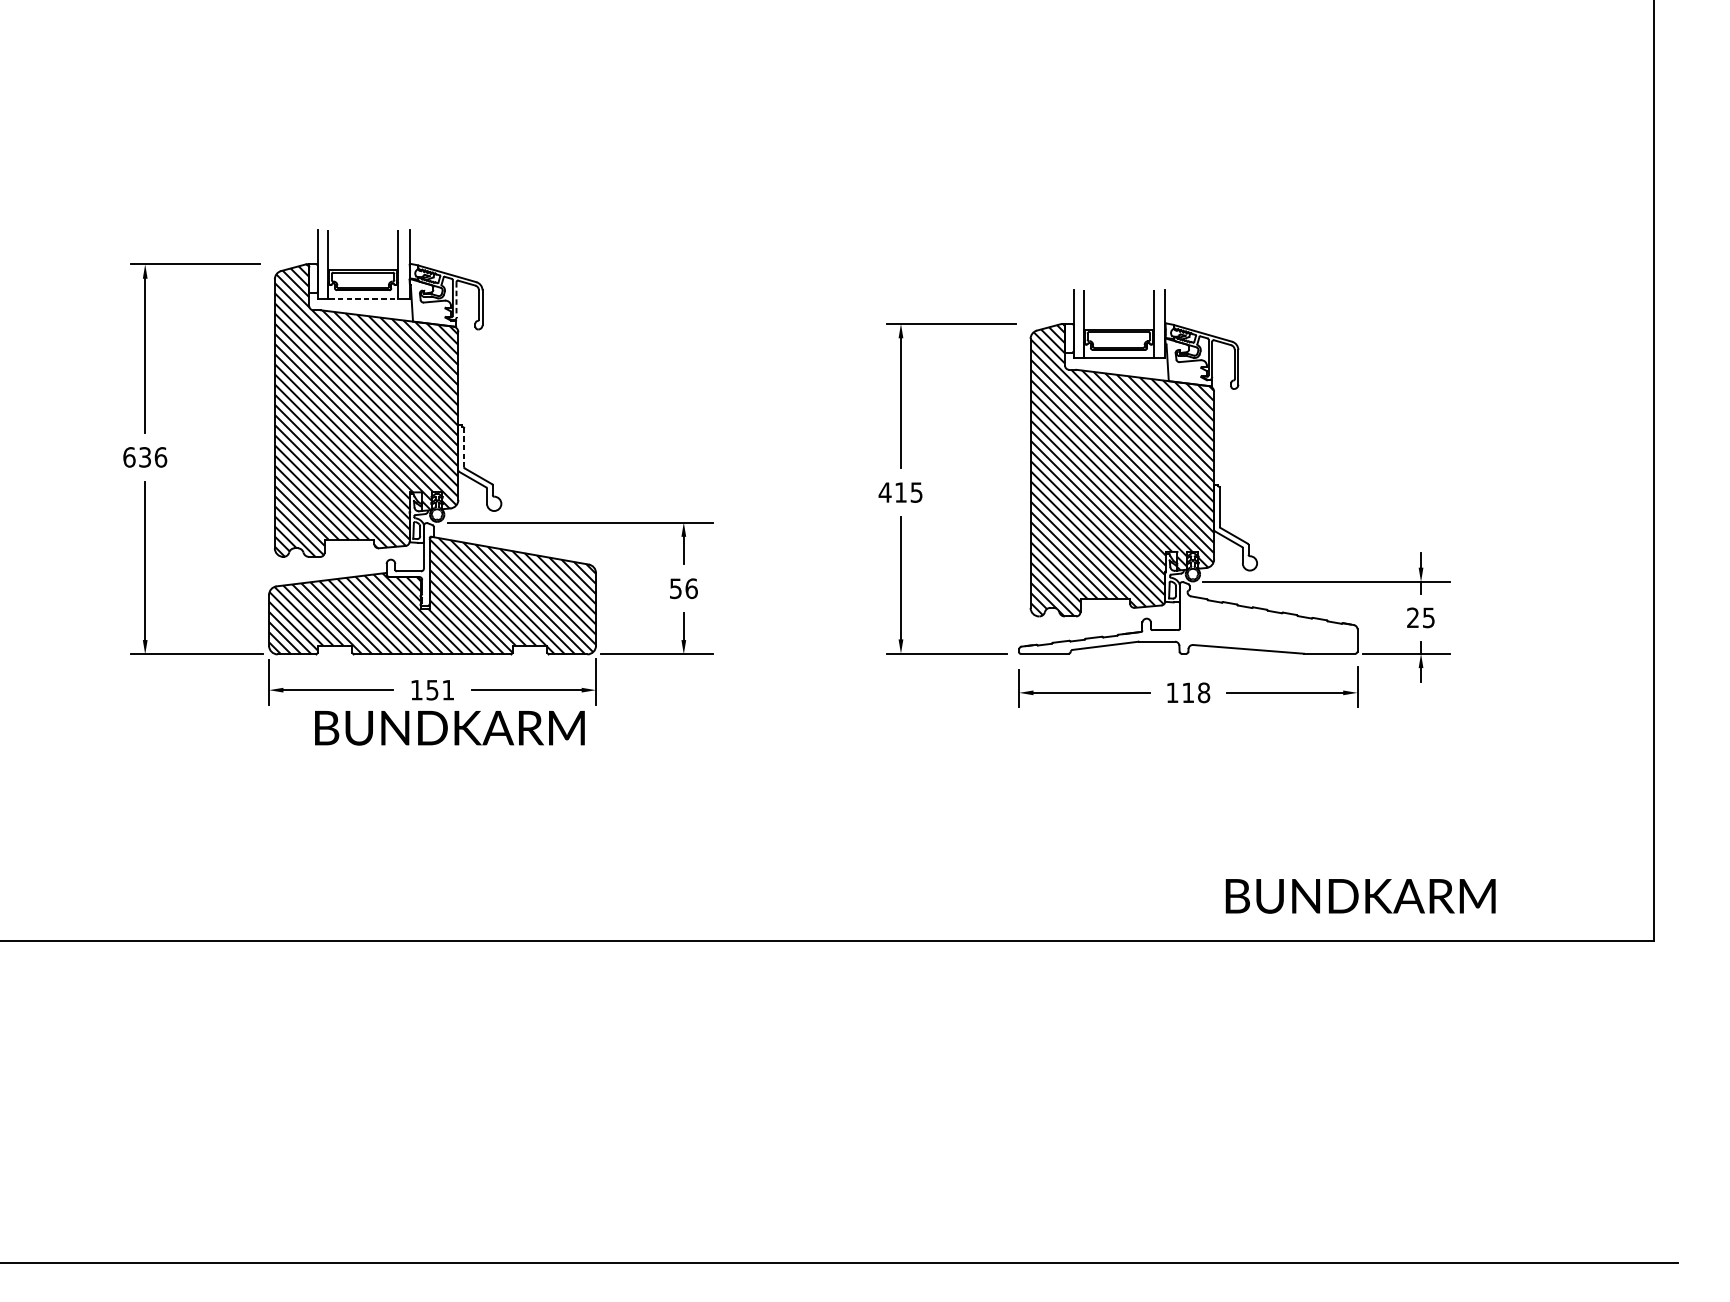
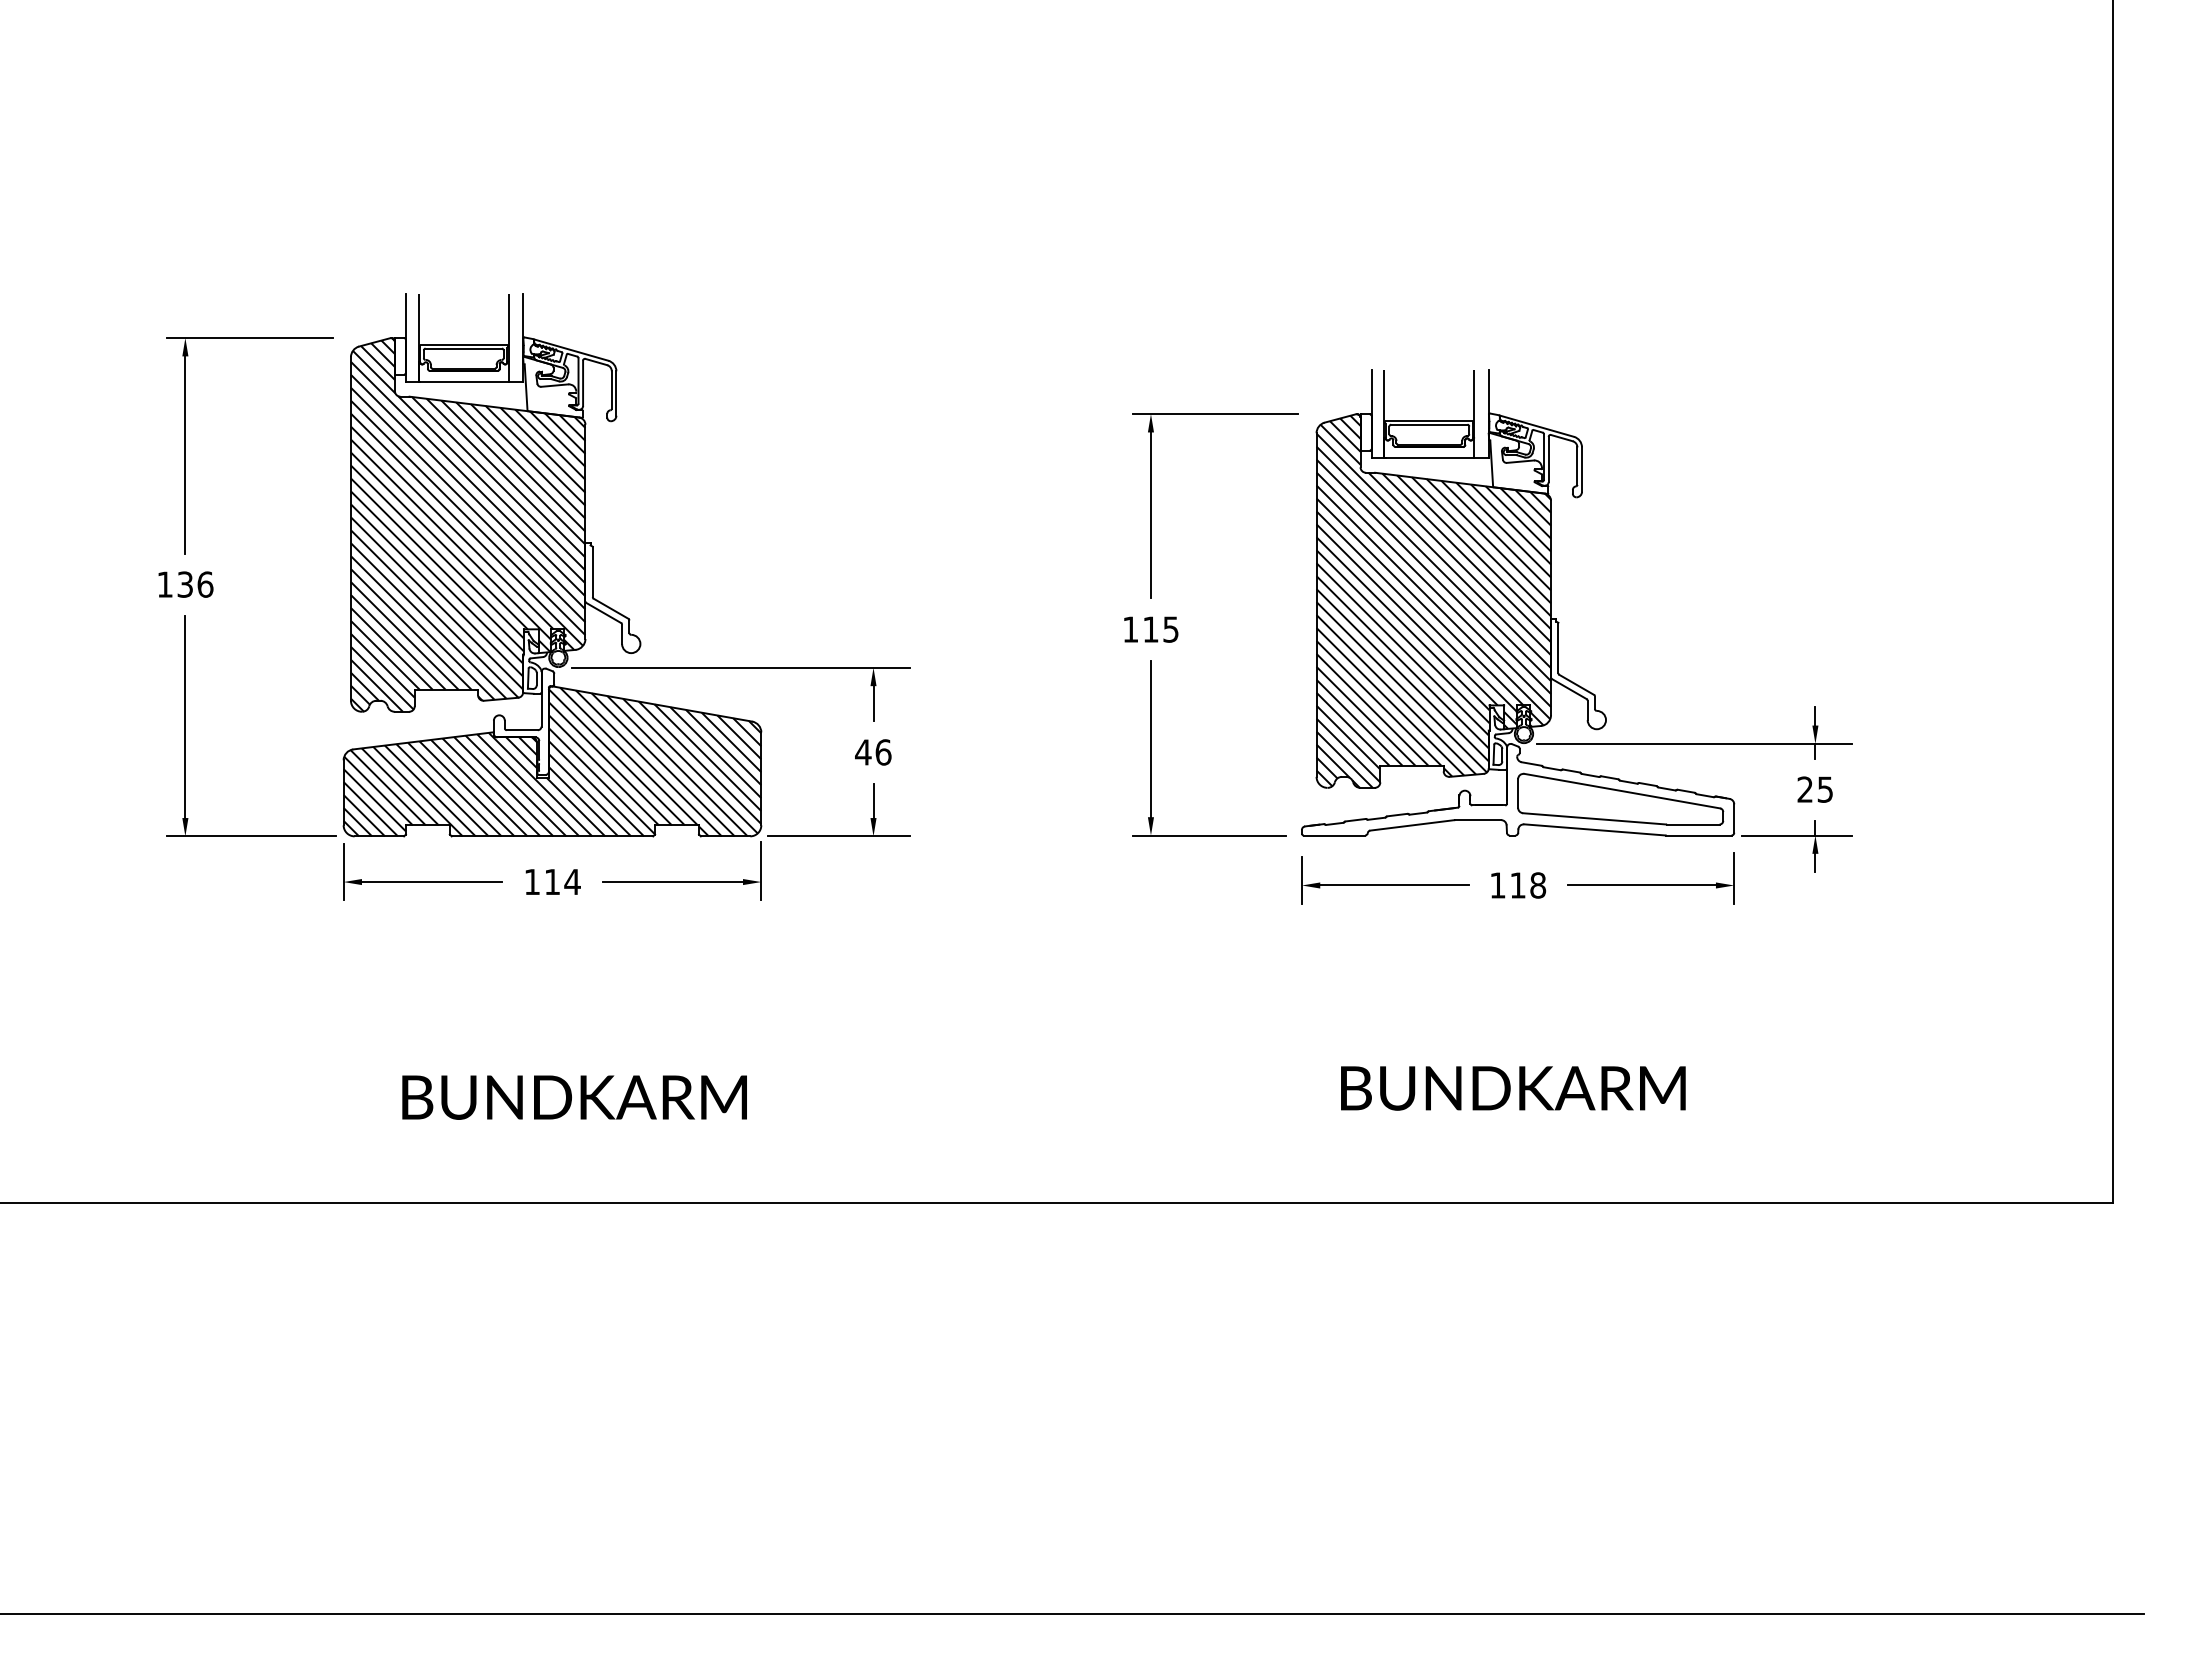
line: (364, 299) -> (465, 382), dashed -> solid
line: (456, 299) -> (583, 383), dashed -> solid
line: (463, 447) -> (592, 572), dashed -> solid
text: (129, 457) -> (165, 584), 636 -> 136
text: (884, 492) -> (1130, 629), 415 -> 115
text: (675, 588) -> (863, 752), 56 -> 46
part: (1268, 624) -> (1620, 798), added
text: (440, 690) -> (562, 882), 151 -> 114
text: (449, 728) -> (574, 1097), moved
text: (1360, 896) -> (1513, 1088), moved

